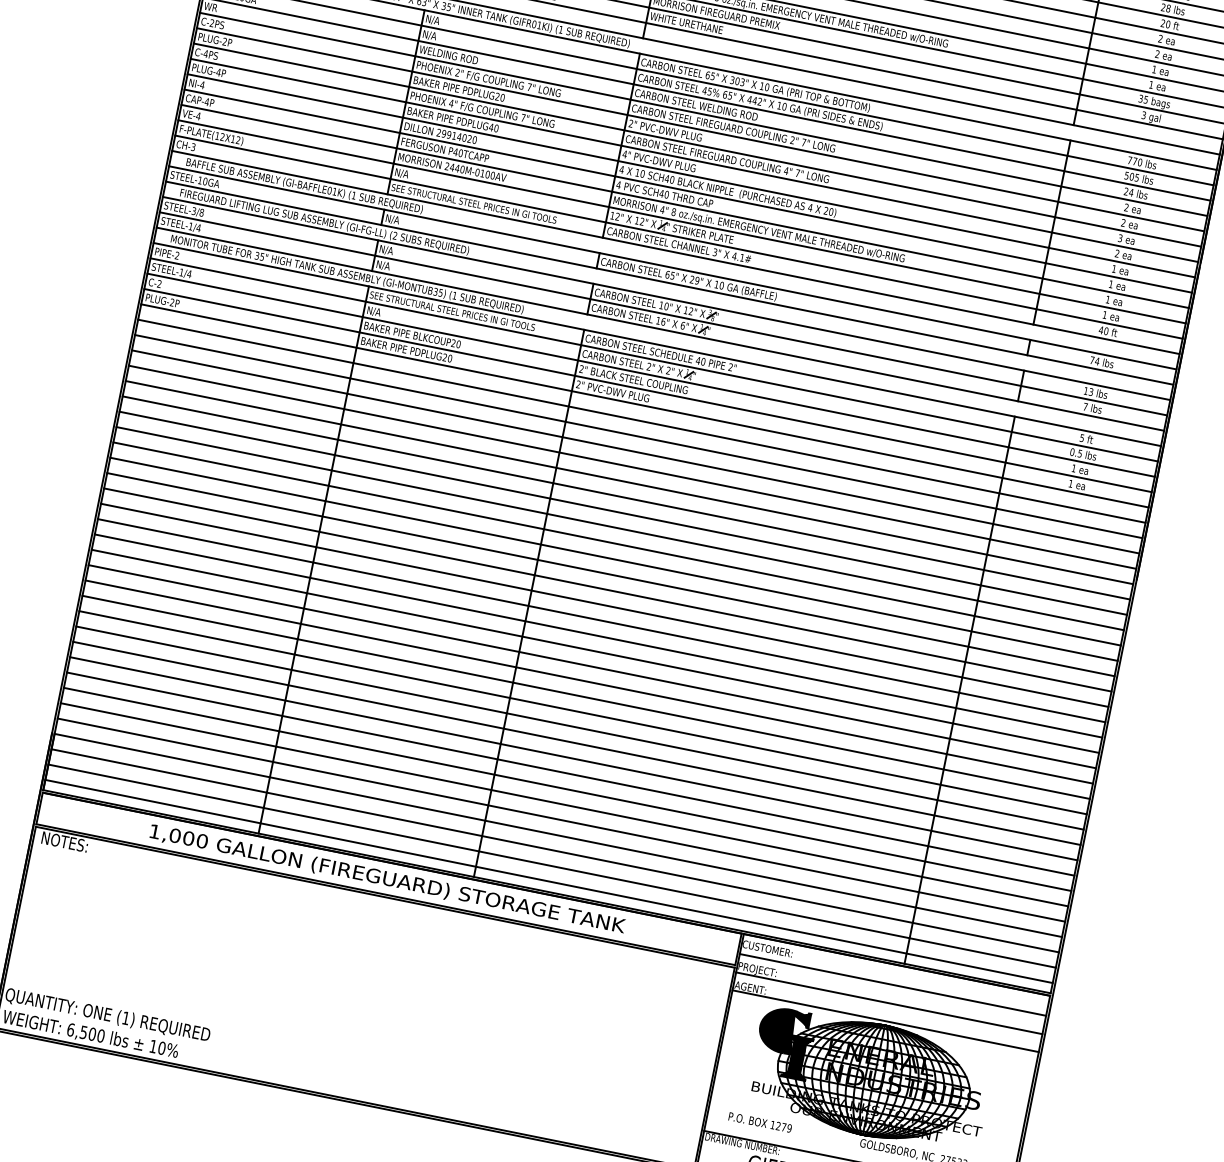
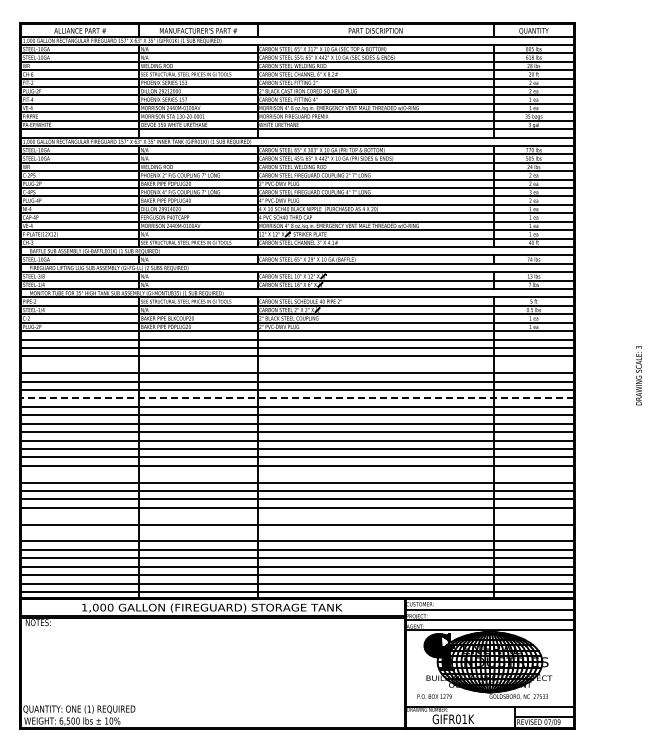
line: (632, 466) -> (297, 364), removed
line: (619, 528) -> (297, 398), solid -> dashed
line: (591, 667) -> (297, 474), removed
line: (576, 743) -> (297, 516), removed
line: (570, 774) -> (297, 533), removed

